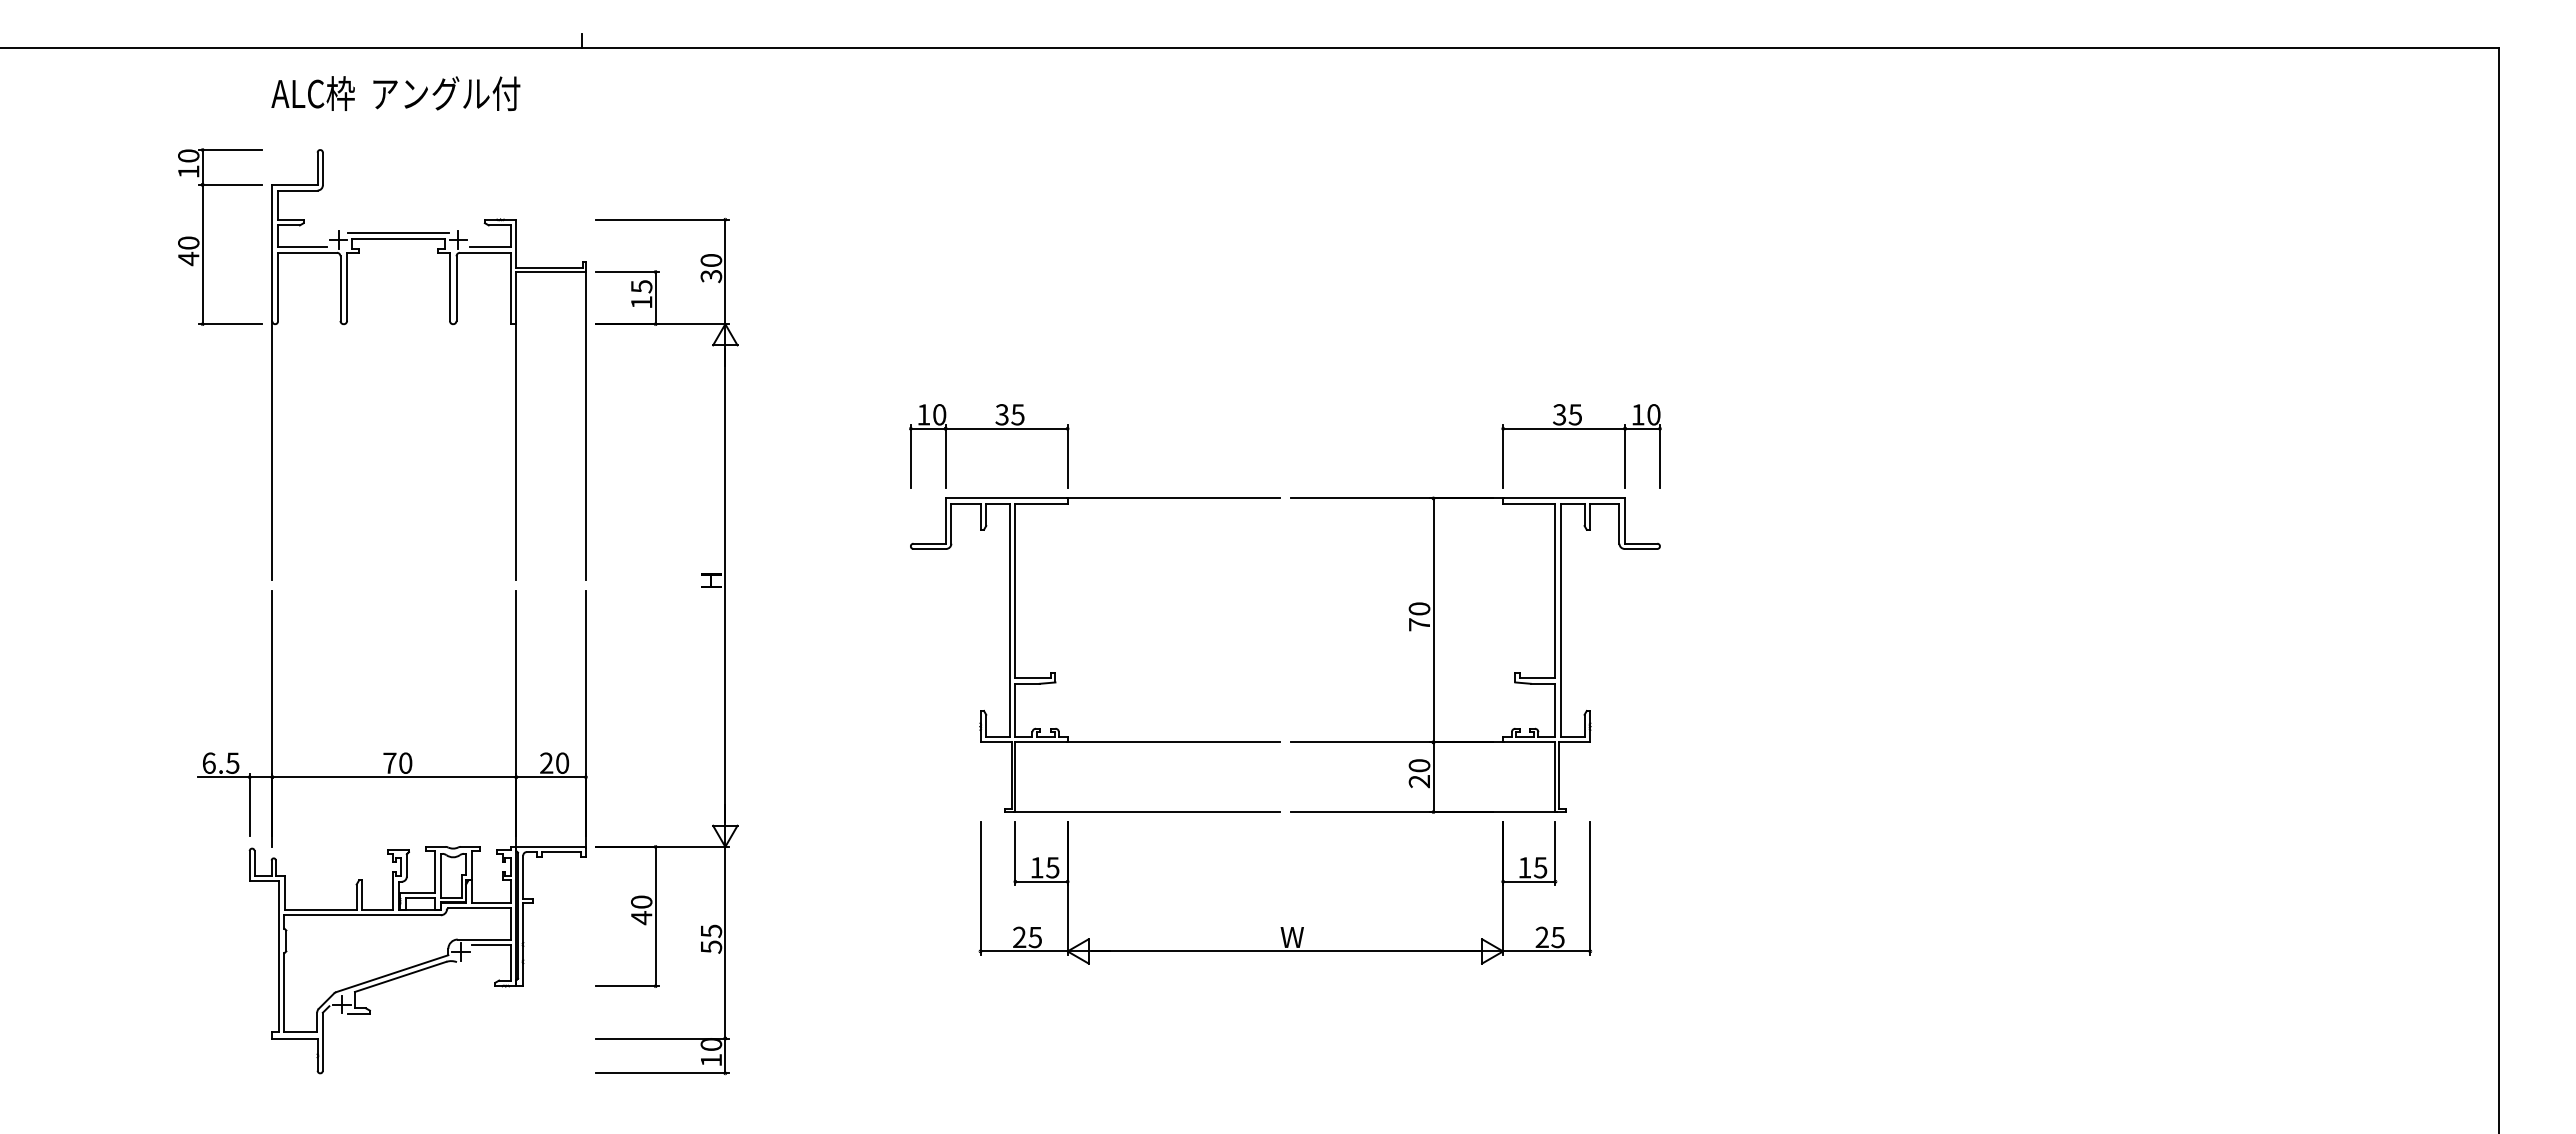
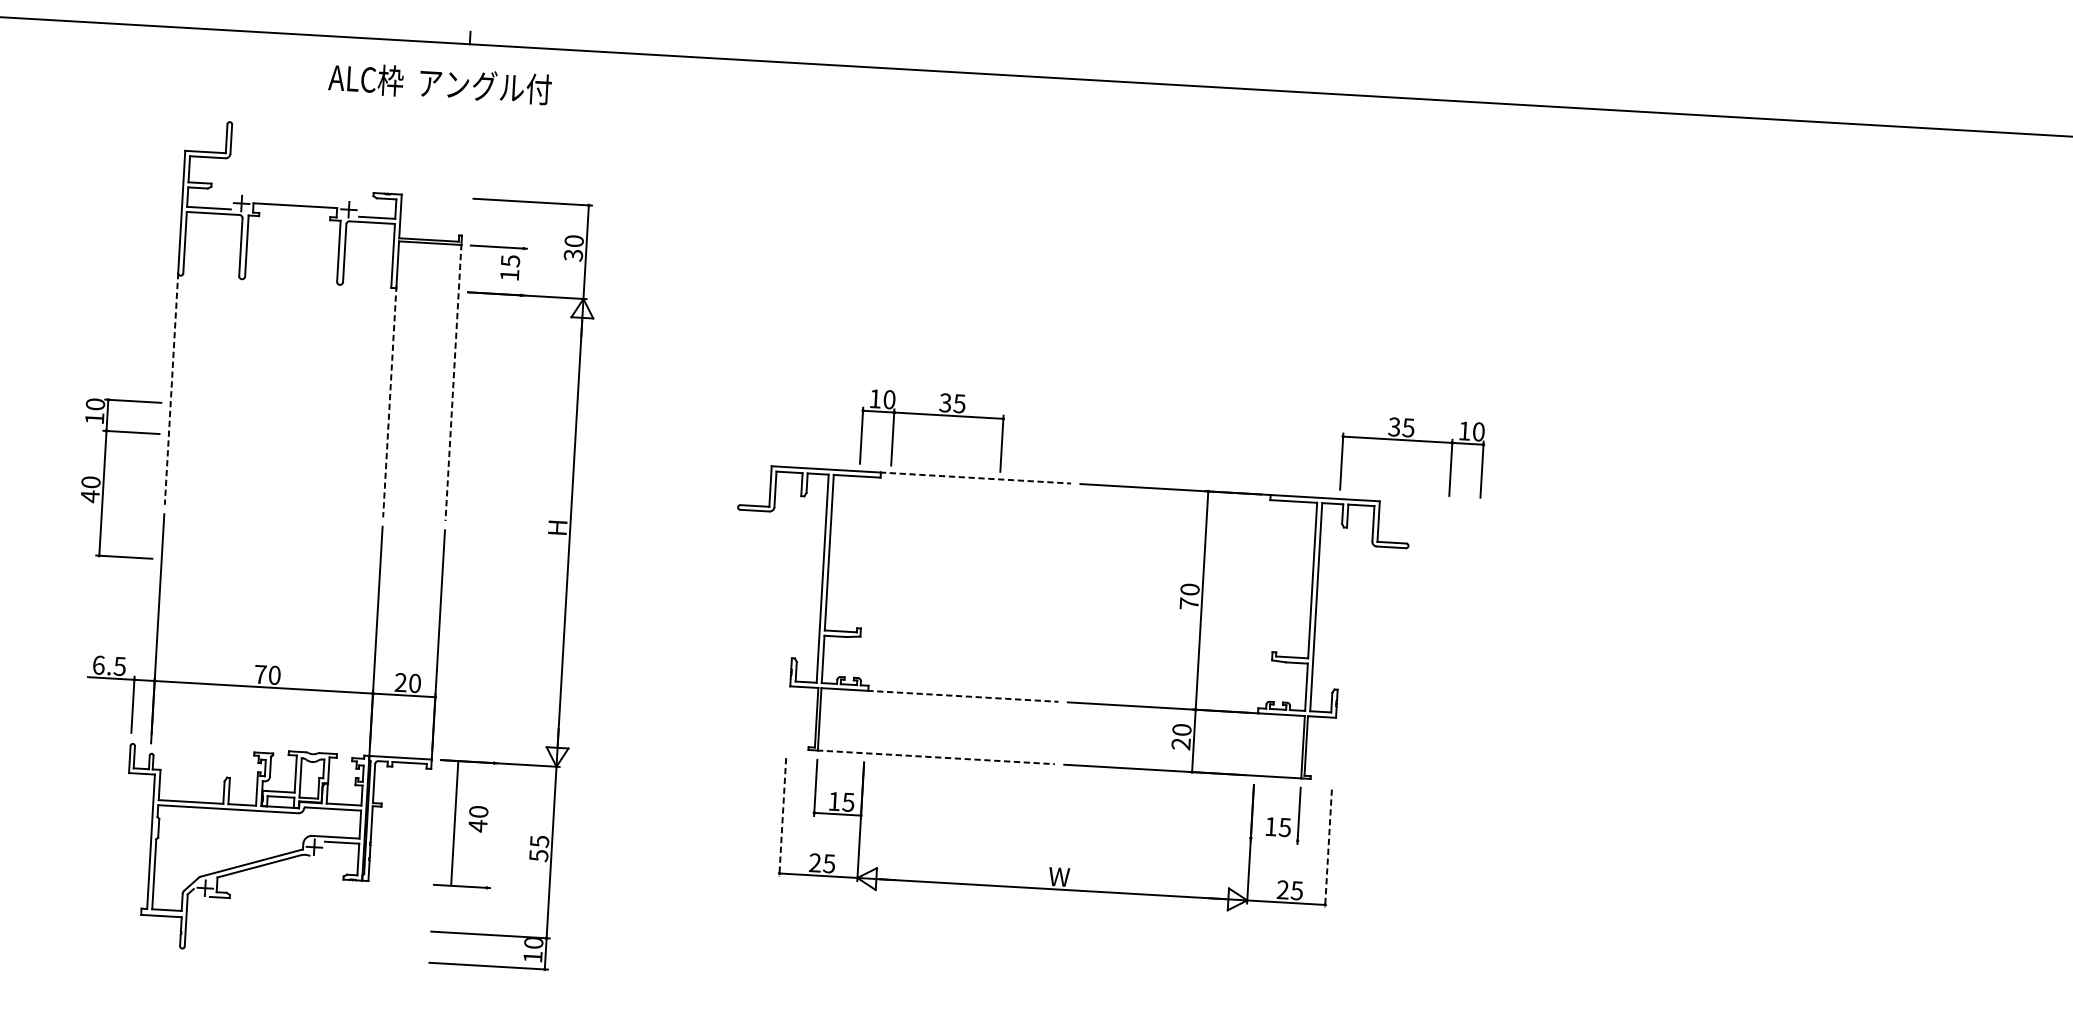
text: (395, 93) -> (439, 83), moved
line: (398, 233) -> (295, 200), removed
part: (203, 236) -> (104, 477), moved
line: (655, 297) -> (522, 271), removed
line: (585, 425) -> (453, 382), solid -> dashed
part: (989, 429) -> (933, 415), moved
part: (1581, 429) -> (1413, 441), moved
line: (272, 451) -> (171, 389), solid -> dashed
line: (516, 451) -> (389, 402), solid -> dashed
line: (1173, 498) -> (975, 478), solid -> dashed
line: (1173, 742) -> (962, 696), solid -> dashed
line: (1147, 812) -> (936, 757), solid -> dashed
line: (1529, 881) -> (1274, 839), removed
line: (980, 889) -> (782, 818), solid -> dashed
line: (1590, 889) -> (1328, 849), solid -> dashed
line: (655, 916) -> (454, 823), moved

